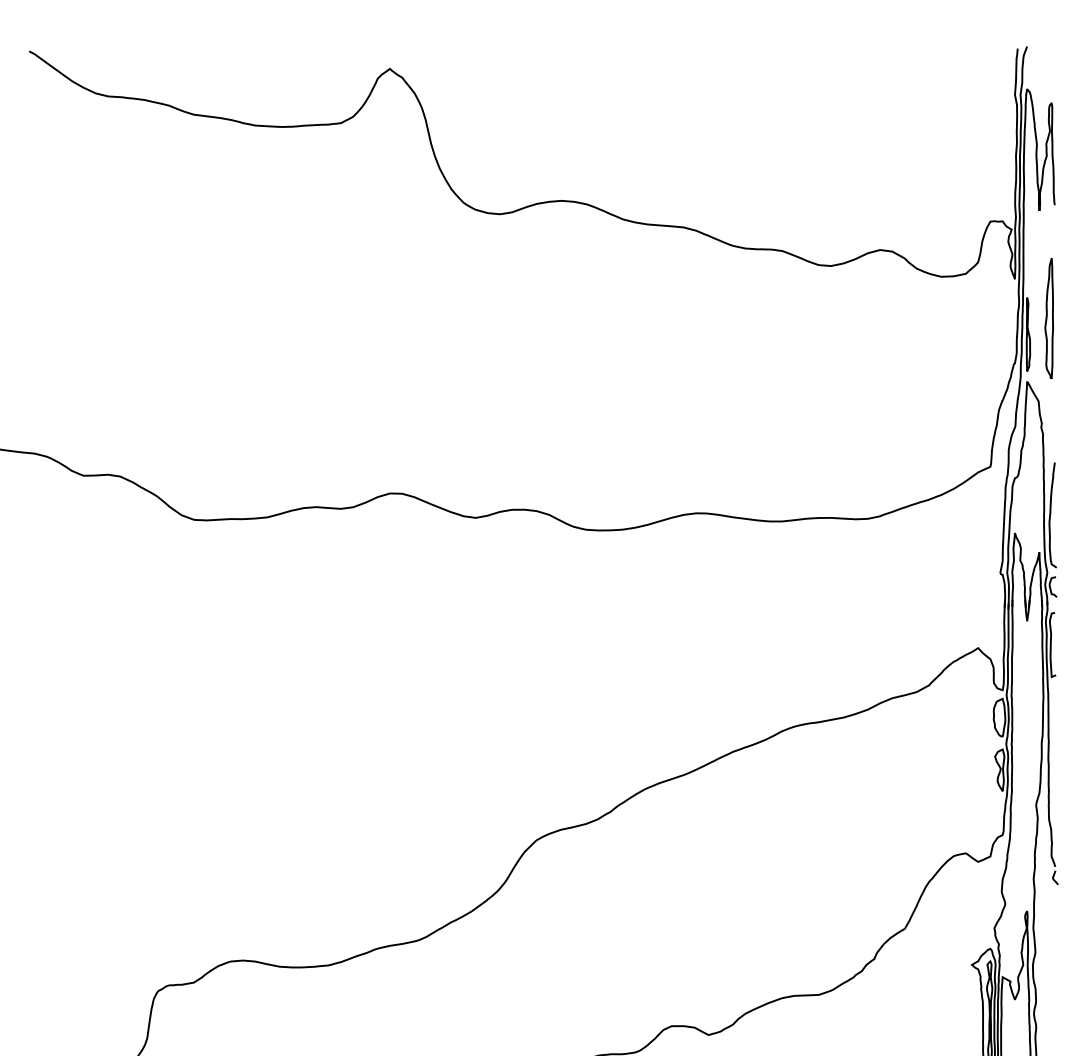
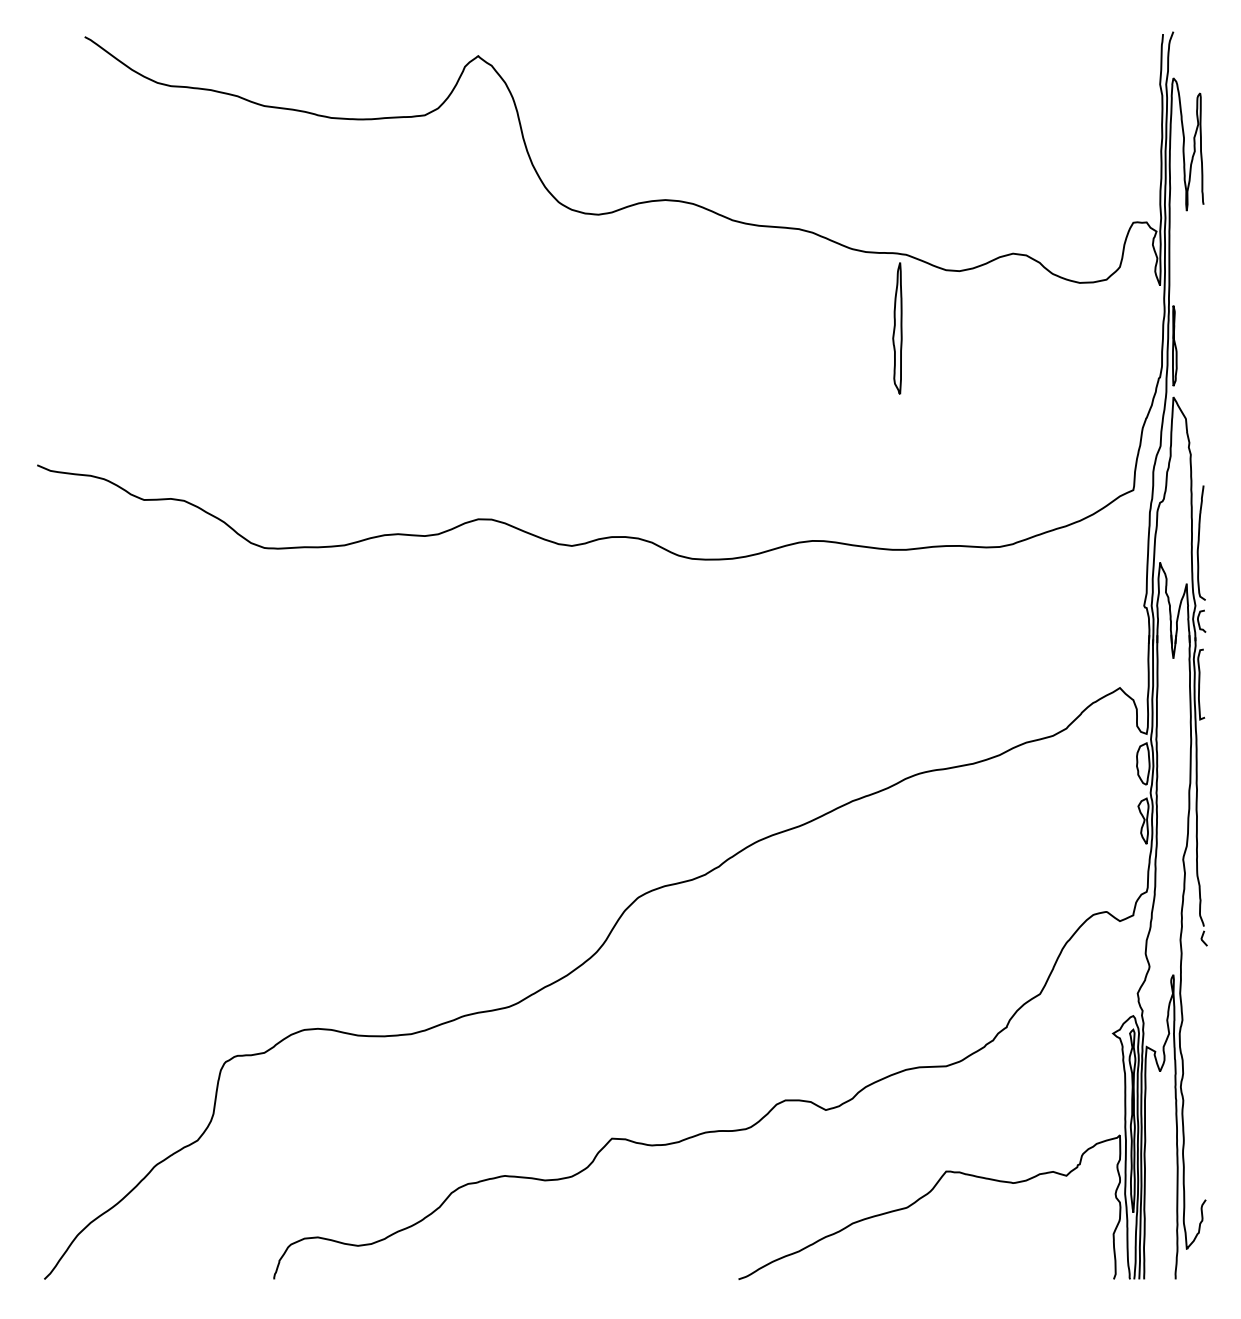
part: (1049, 318) -> (897, 328), moved

